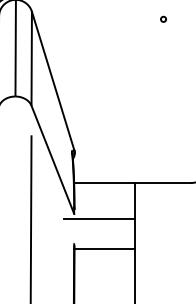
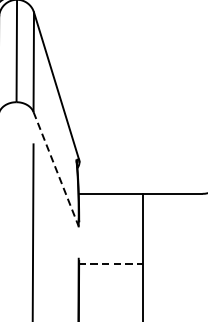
circle: (163, 18) -> (173, 19), removed
line: (53, 160) -> (56, 170), solid -> dashed
line: (99, 218) -> (105, 231), removed
line: (104, 249) -> (110, 264), solid -> dashed

